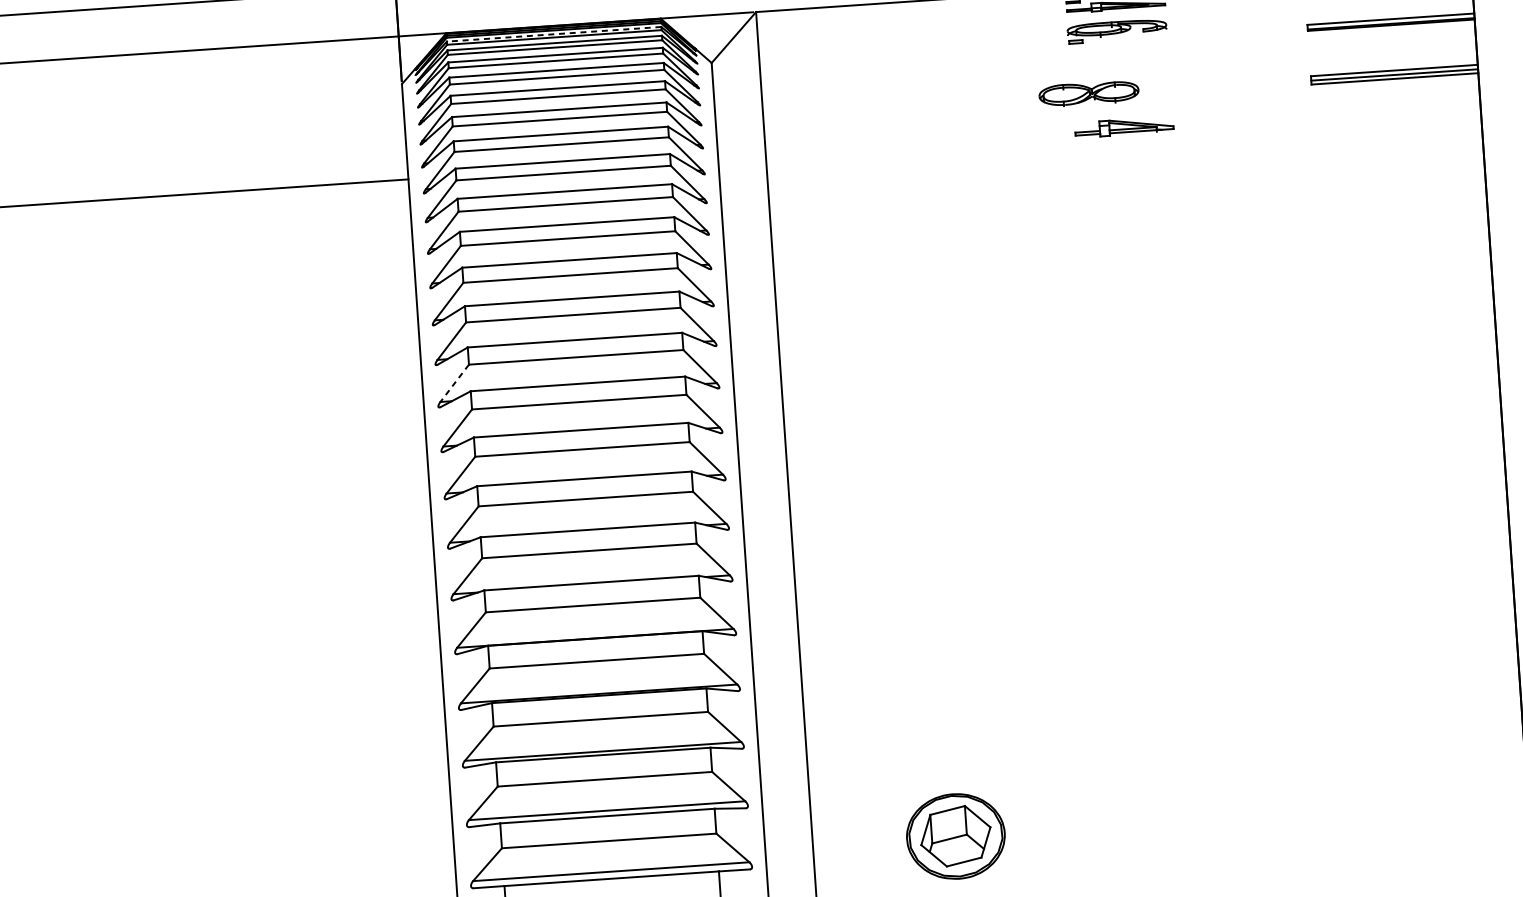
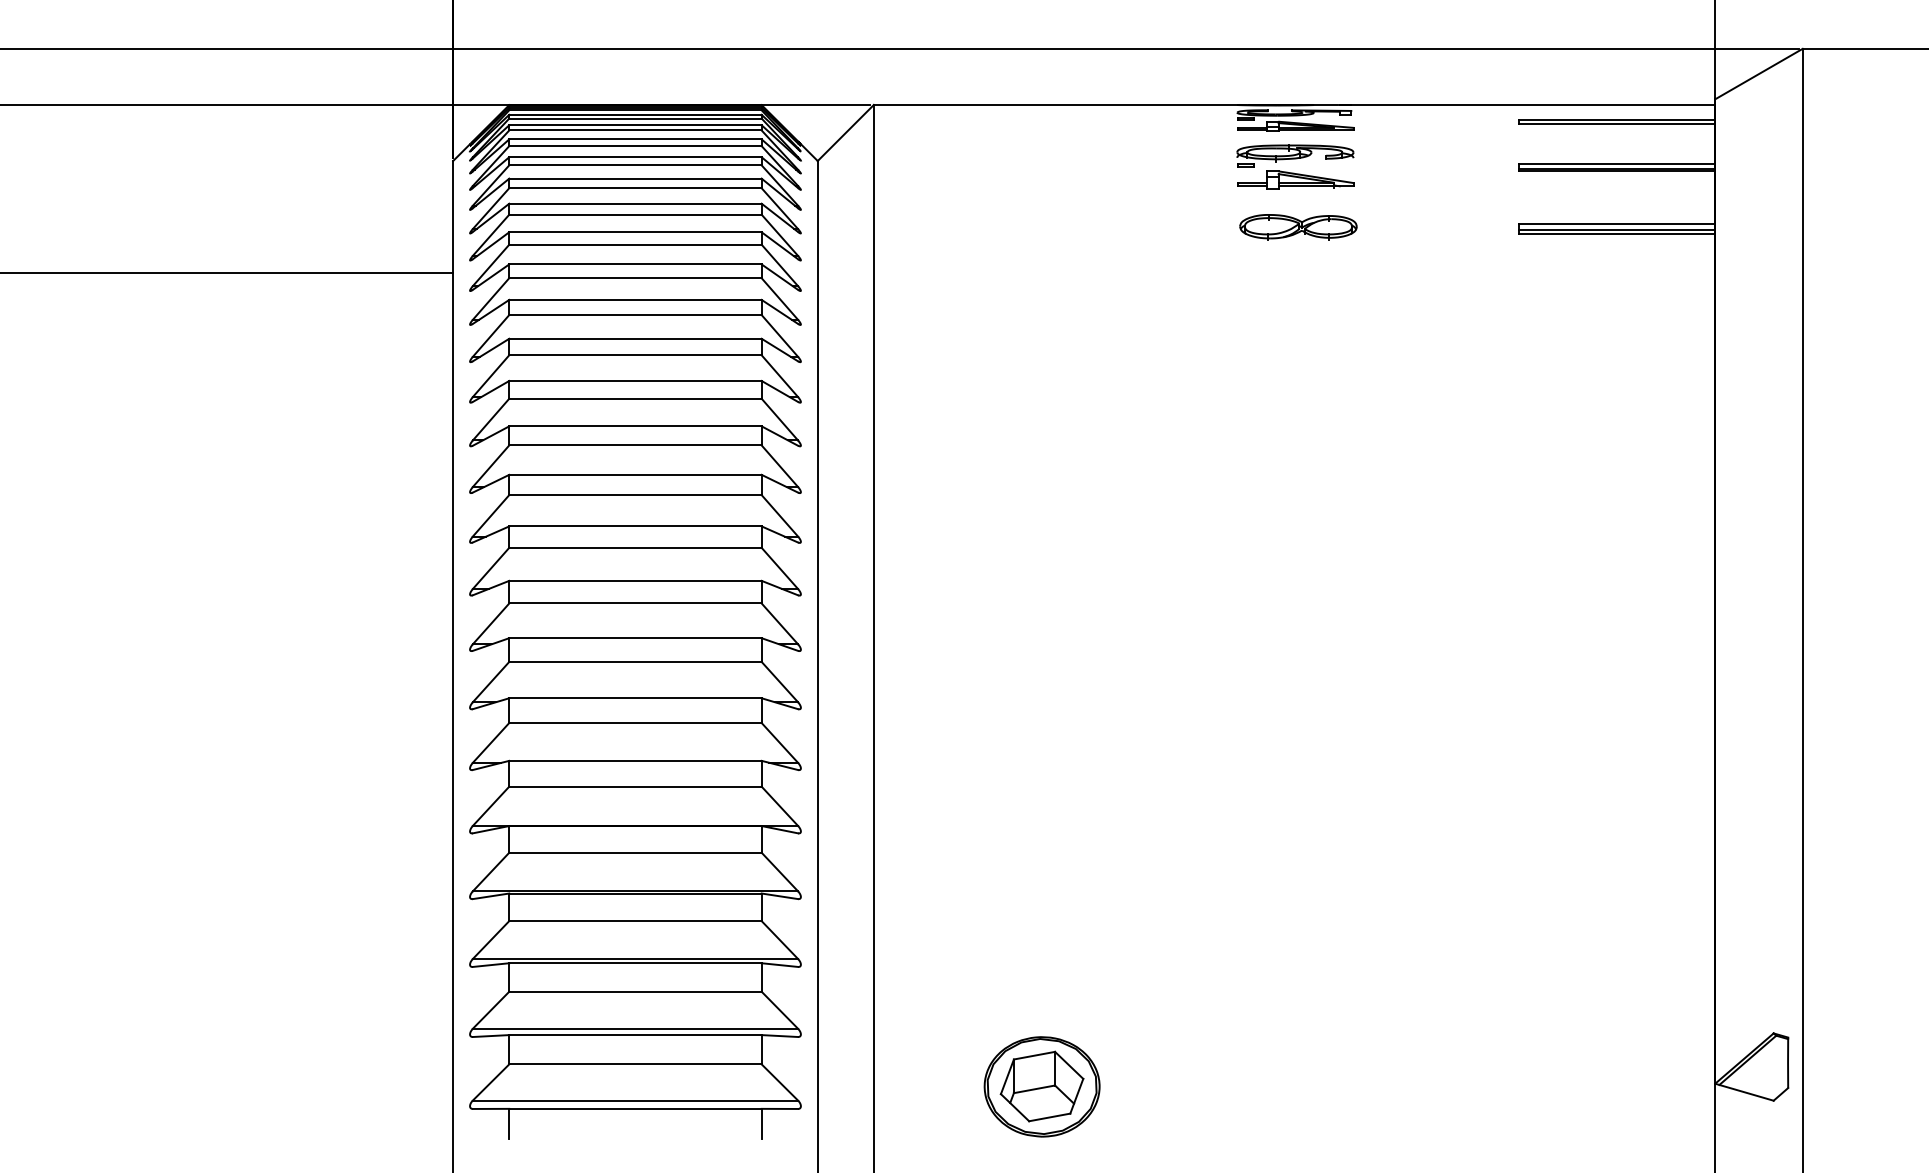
line: (553, 34) -> (634, 114), dashed -> solid
part: (1089, 93) -> (1298, 227), moved
part: (1123, 126) -> (1295, 179), moved
line: (455, 383) -> (491, 515), dashed -> solid

